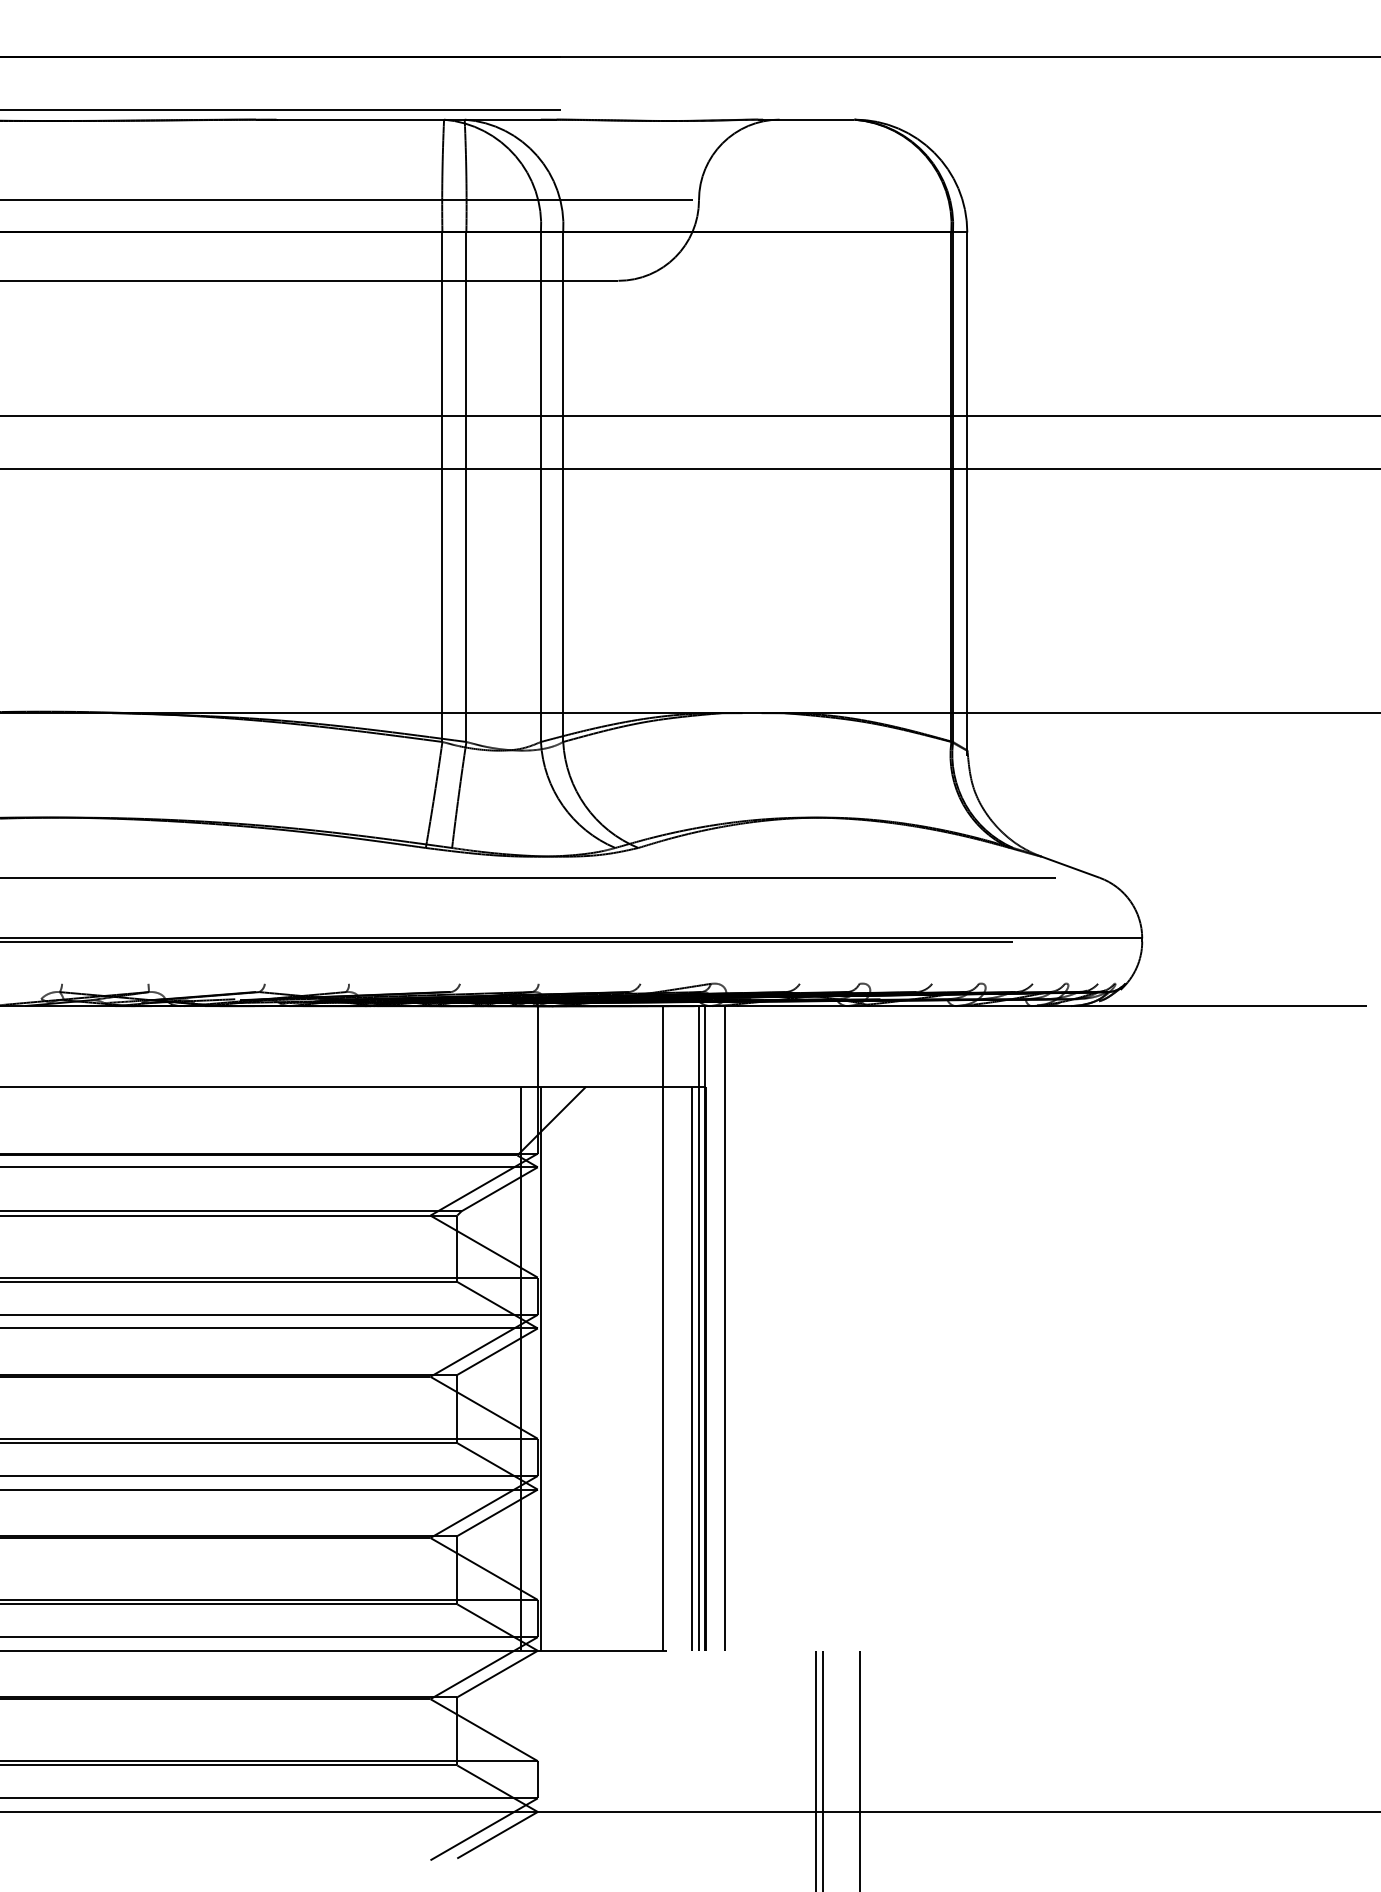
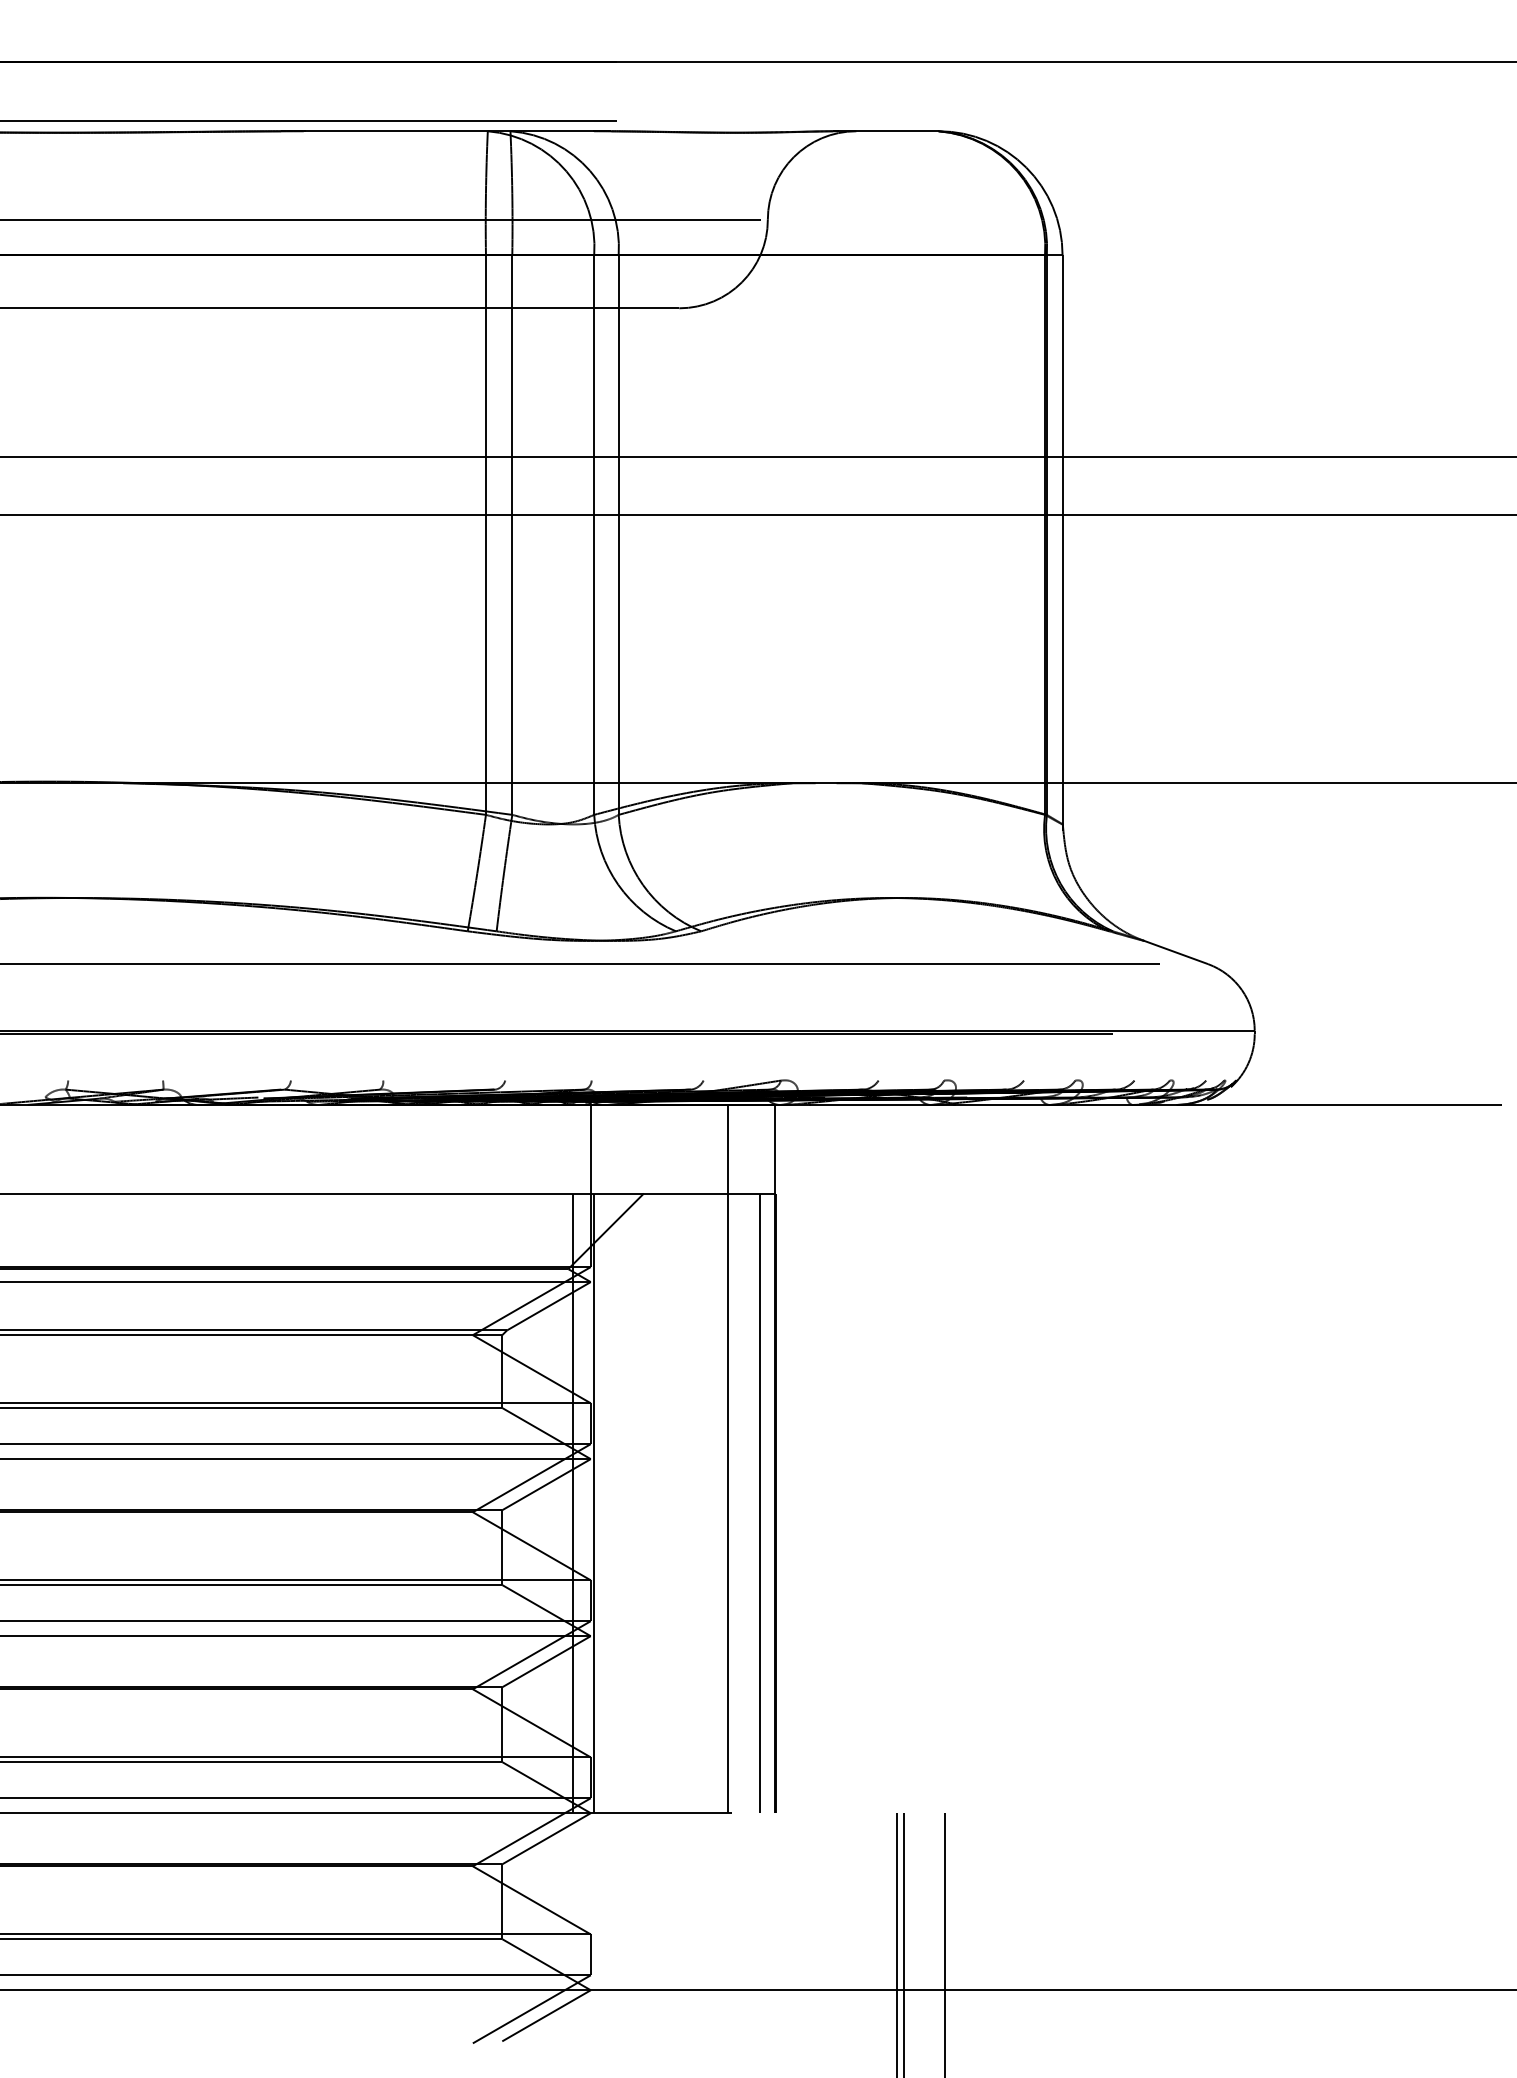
line: (699, 1328) -> (768, 1459), removed
line: (724, 1328) -> (795, 1459), removed

